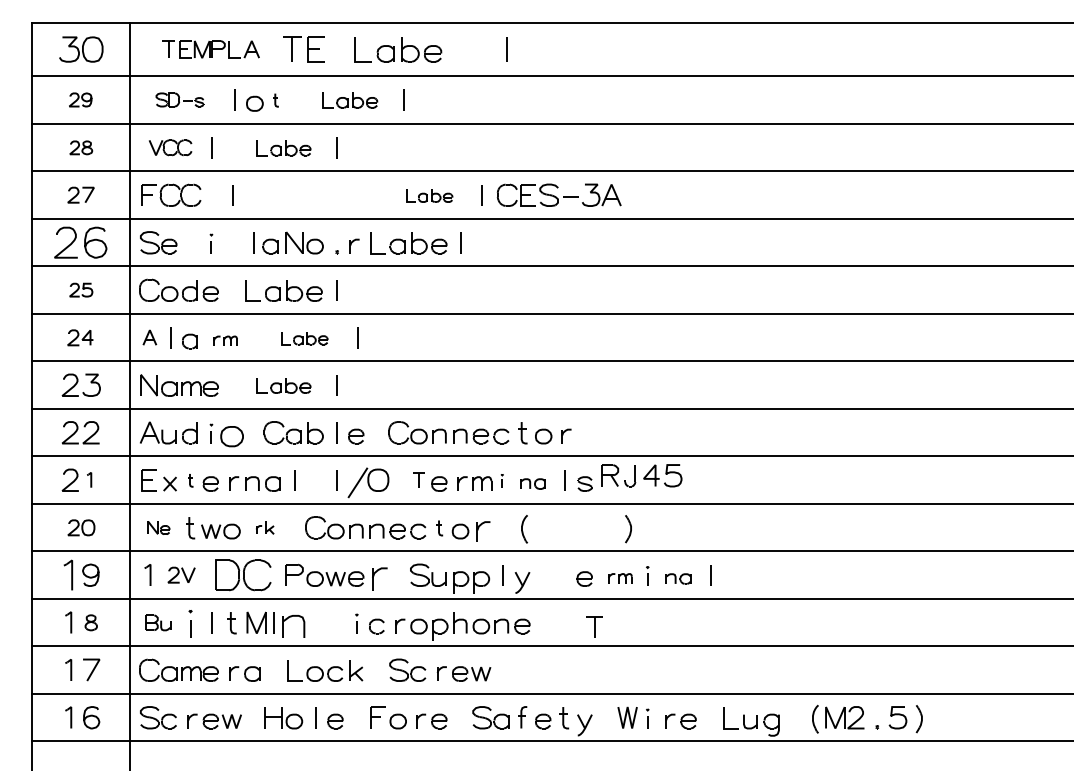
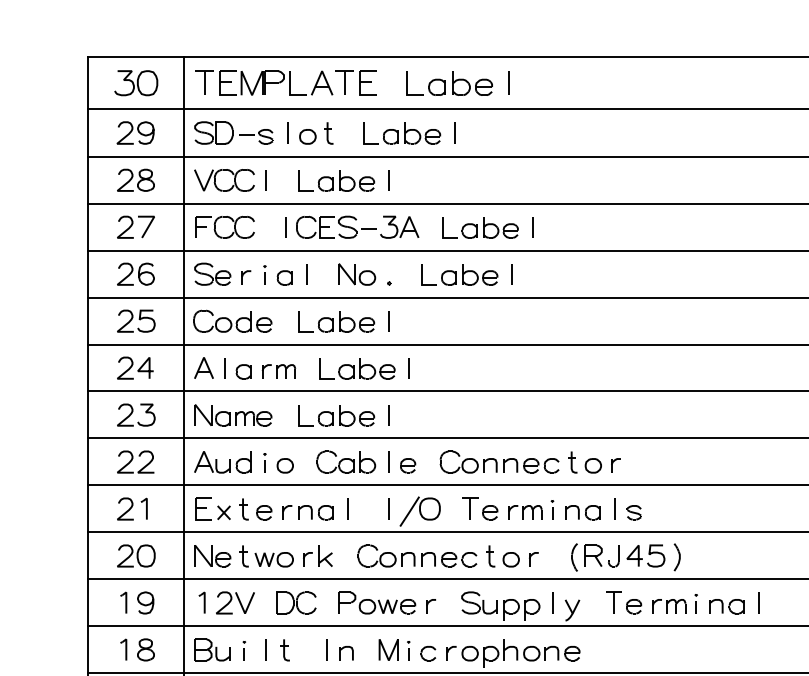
part: (210, 49) -> (263, 83), size x1.43
line: (506, 49) -> (508, 83), moved
part: (80, 99) -> (135, 132), size x1.67
part: (179, 99) -> (233, 132), size x1.67
part: (275, 100) -> (328, 133), size x1.67
part: (350, 100) -> (402, 133), size x1.43
part: (81, 147) -> (136, 180), size x1.67
part: (170, 147) -> (224, 180), size x1.43
part: (283, 148) -> (336, 181), size x1.43
part: (80, 194) -> (135, 226), size x1.43
part: (558, 194) -> (356, 226), moved
part: (429, 195) -> (480, 227), size x1.67
part: (81, 242) -> (136, 273), size x0.71
part: (354, 245) -> (246, 276), moved
part: (270, 246) -> (284, 277), moved
part: (80, 289) -> (135, 320), size x1.67
part: (80, 337) -> (135, 367), size x1.43
part: (149, 337) -> (203, 367), size x1.43
part: (304, 338) -> (356, 368), size x1.67
part: (225, 340) -> (278, 370), size x1.43
part: (283, 385) -> (336, 415), size x1.43
part: (231, 436) -> (284, 465), size x0.71
part: (641, 475) -> (624, 555), moved
part: (89, 479) -> (144, 508), size x1.43
part: (419, 479) -> (470, 508), size x1.43
part: (190, 480) -> (244, 509), size x1.67
part: (502, 480) -> (552, 509), size x1.43
part: (532, 483) -> (582, 512), size x1.43
part: (81, 527) -> (136, 555), size x1.43
part: (158, 527) -> (212, 555), size x1.67
part: (265, 527) -> (318, 555), size x1.67
part: (439, 528) -> (490, 556), size x1.43
part: (483, 530) -> (533, 558), size x0.71
part: (68, 574) -> (123, 602), size x0.71
part: (181, 574) -> (235, 602), size x1.43
part: (243, 574) -> (296, 602), size x0.71
part: (379, 578) -> (431, 606), size x0.62
part: (620, 578) -> (669, 606), size x1.43
part: (678, 578) -> (726, 606), size x1.43
part: (91, 622) -> (146, 649), size x1.43
part: (158, 622) -> (212, 649), size x1.43
part: (256, 622) -> (388, 649), moved
part: (190, 623) -> (244, 650), size x0.71
part: (293, 625) -> (346, 652), size x0.62
part: (594, 626) -> (613, 602), moved

